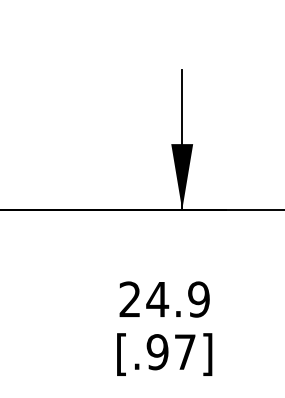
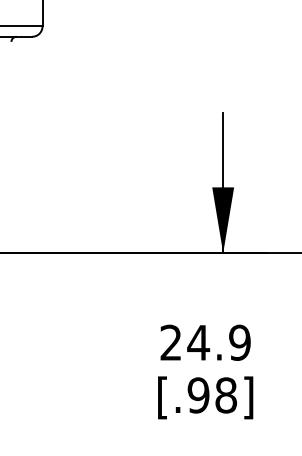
text: (185, 352) -> (226, 395), [.97] -> [.98]

